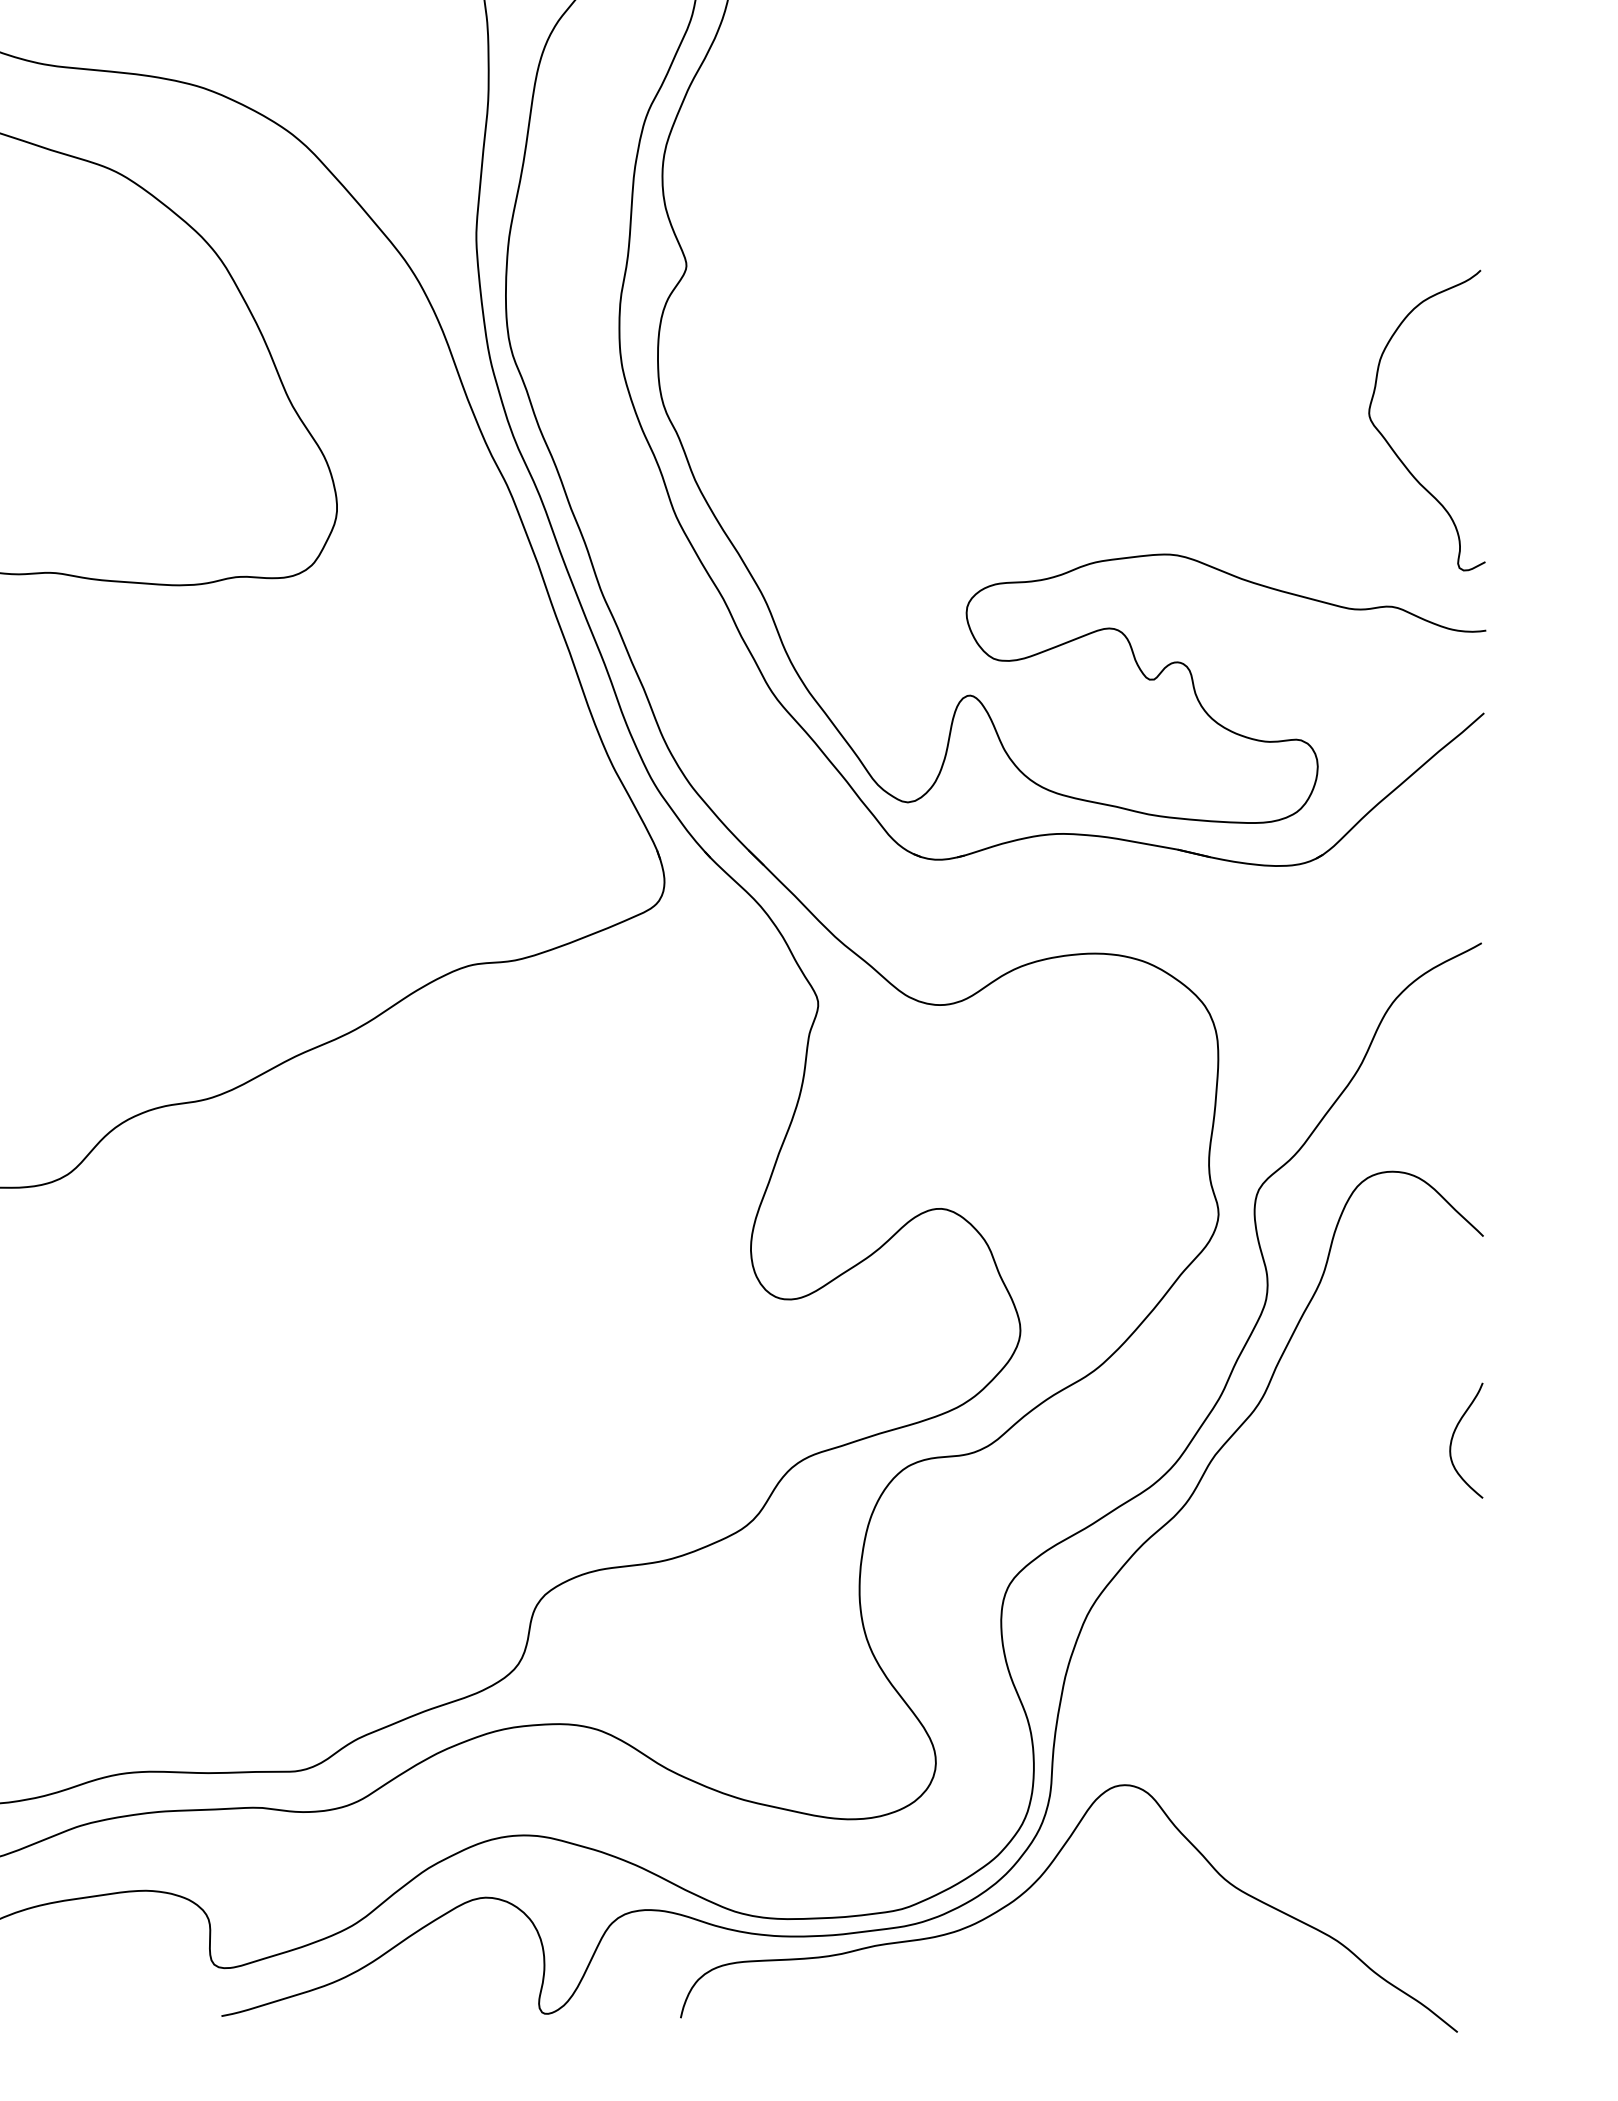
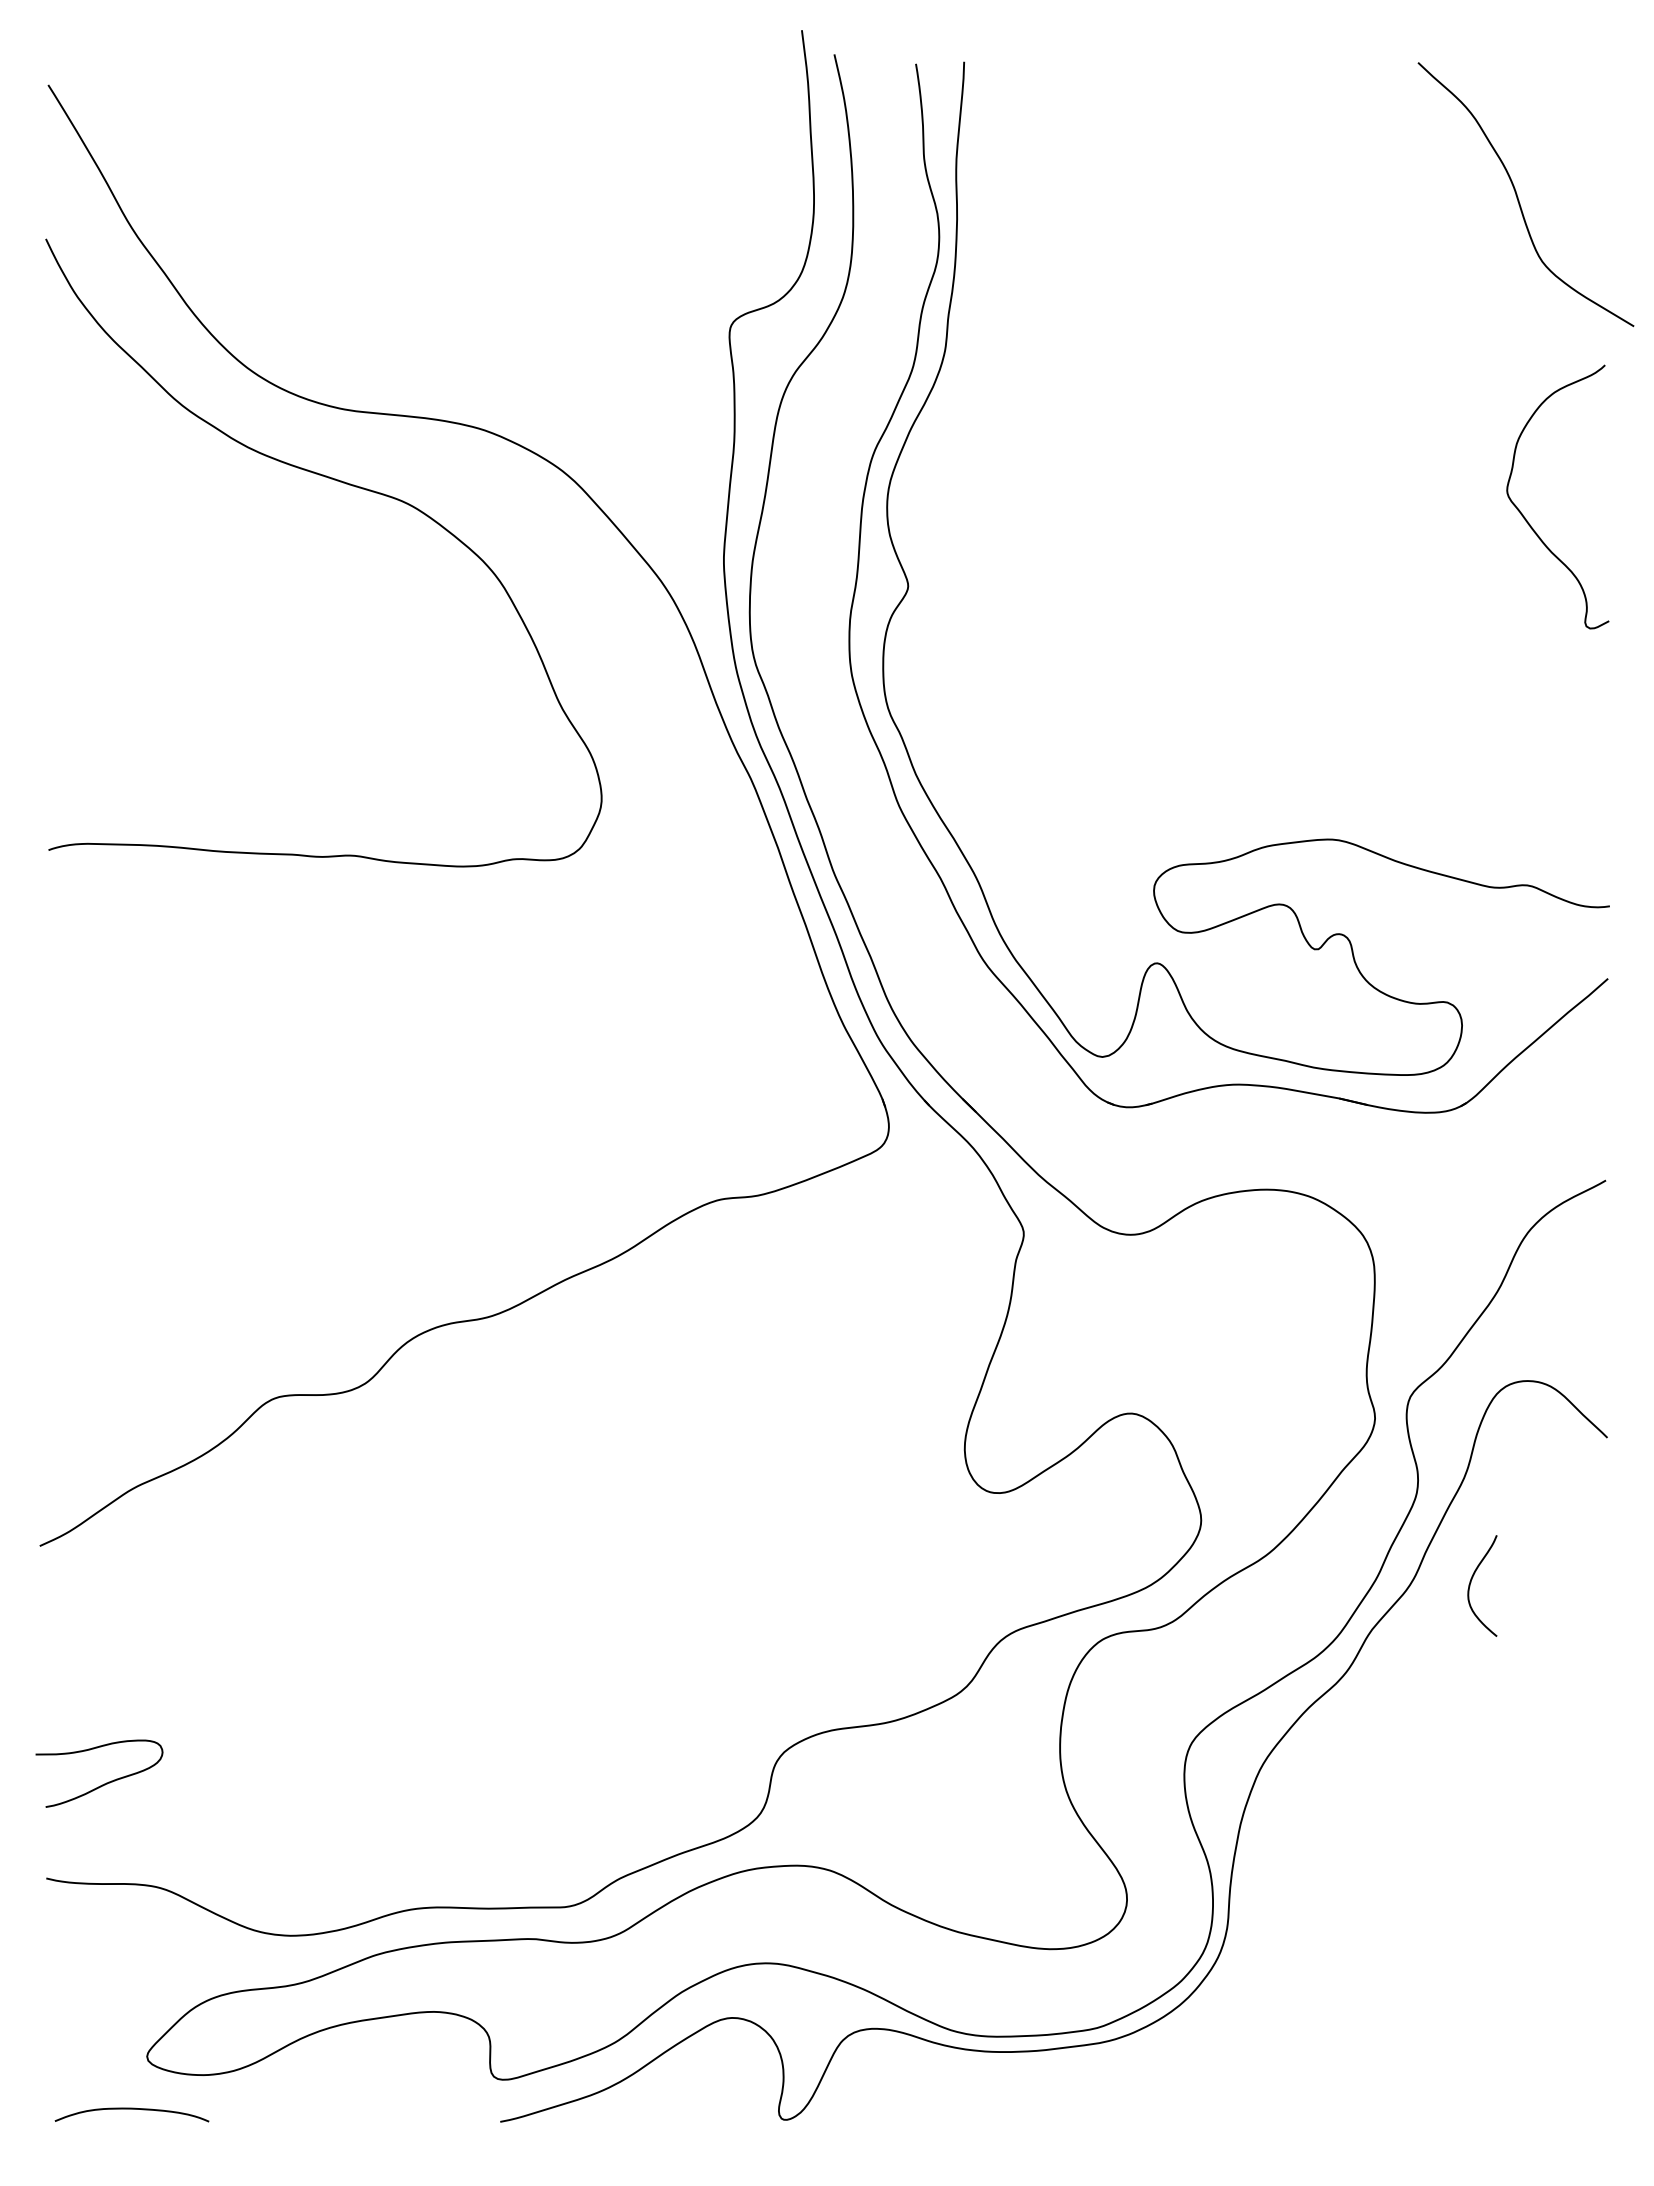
curve: (1390, 443) -> (1525, 517), moved
curve: (1453, 1436) -> (1471, 1582), moved
curve: (1040, 1878) -> (1218, 2001), removed

